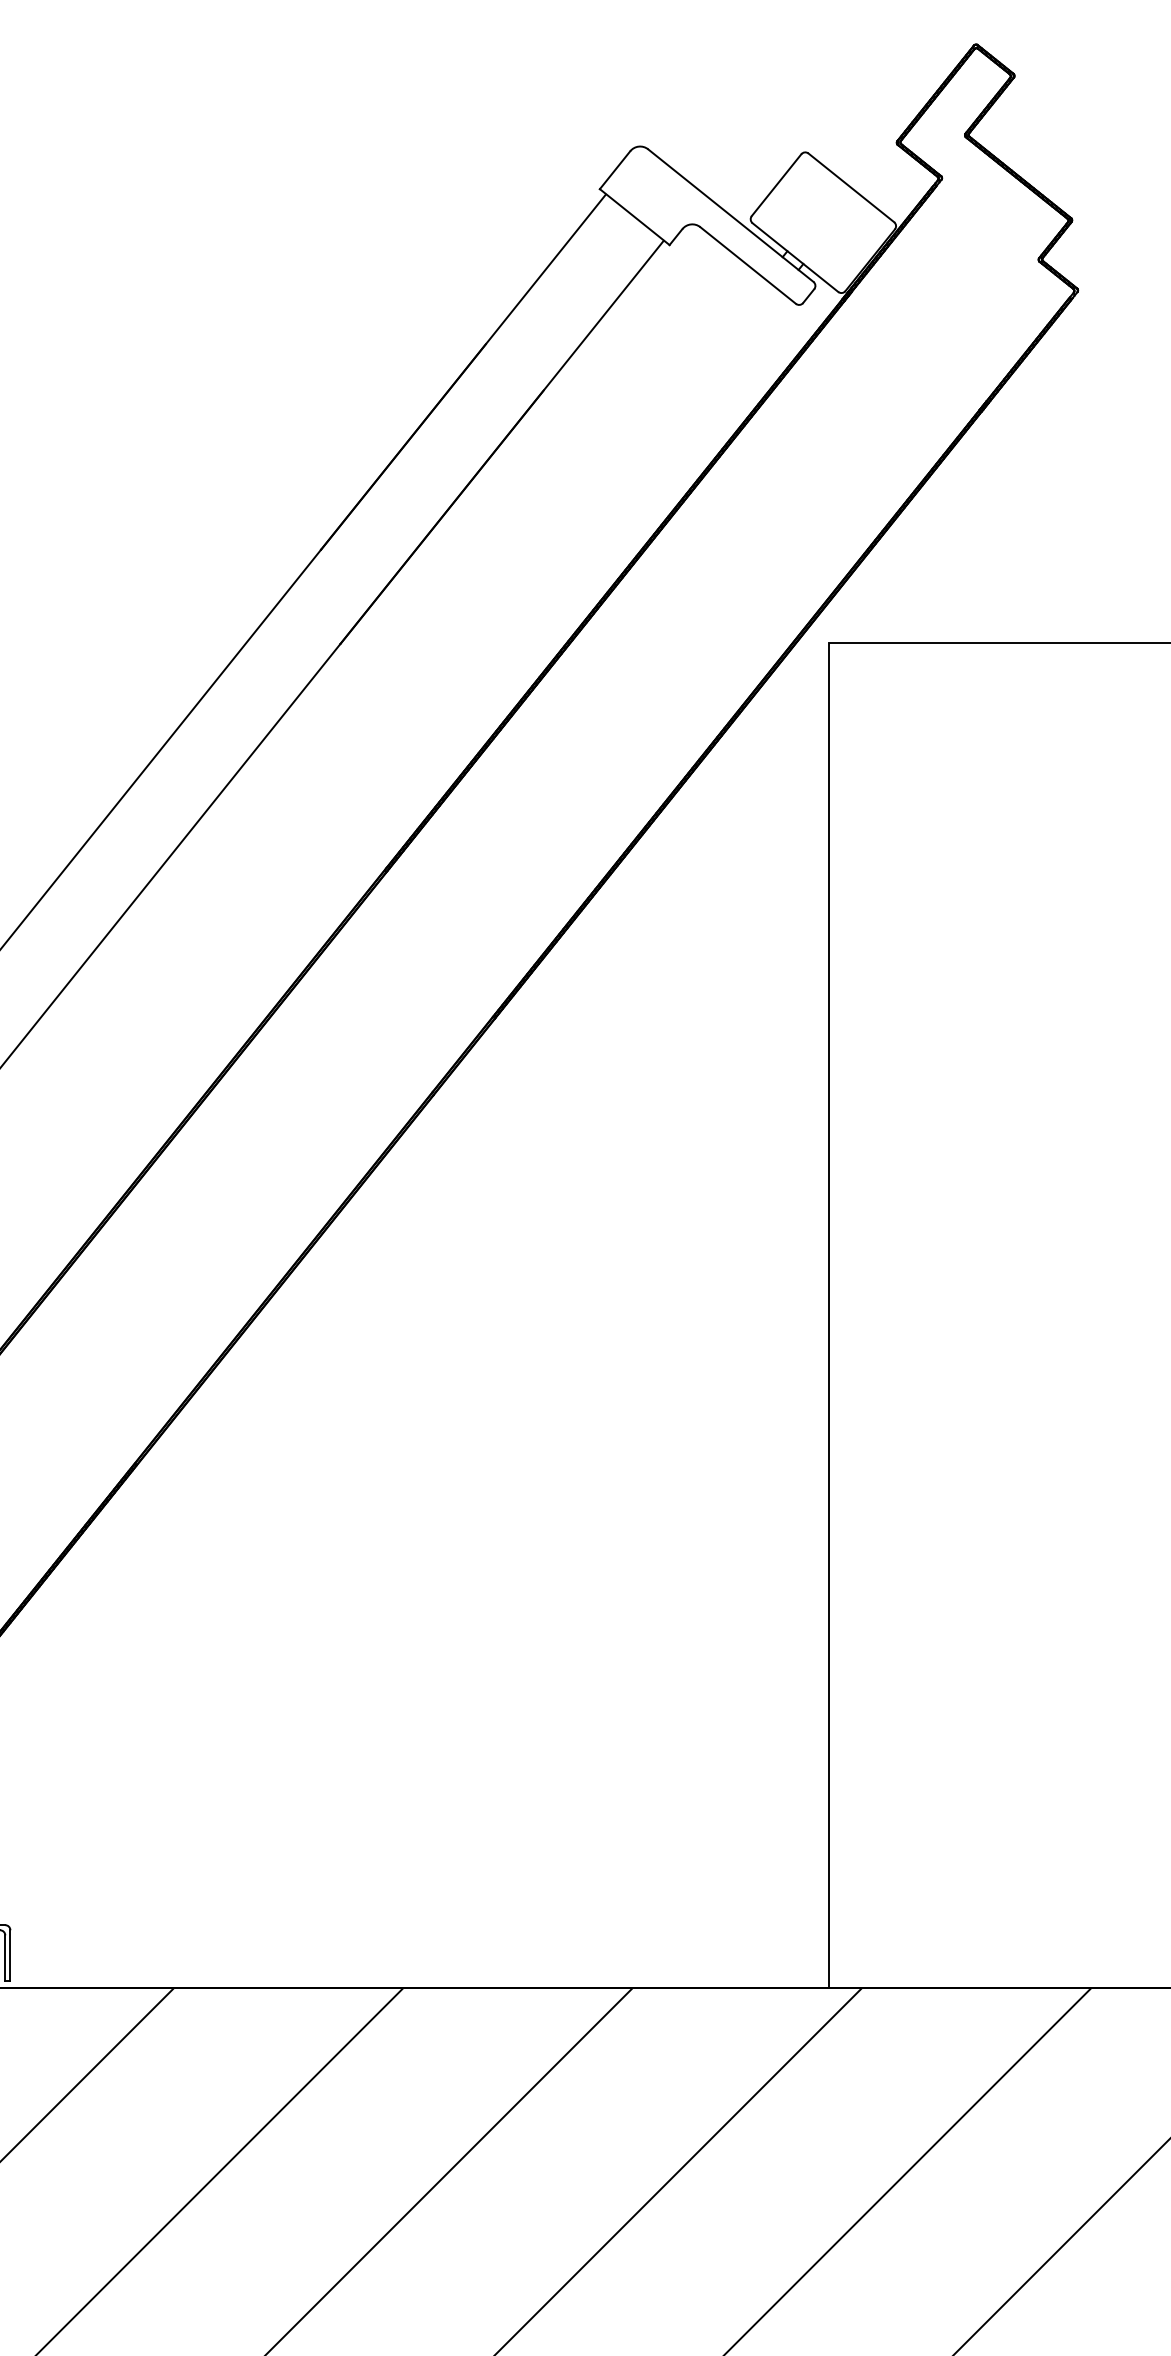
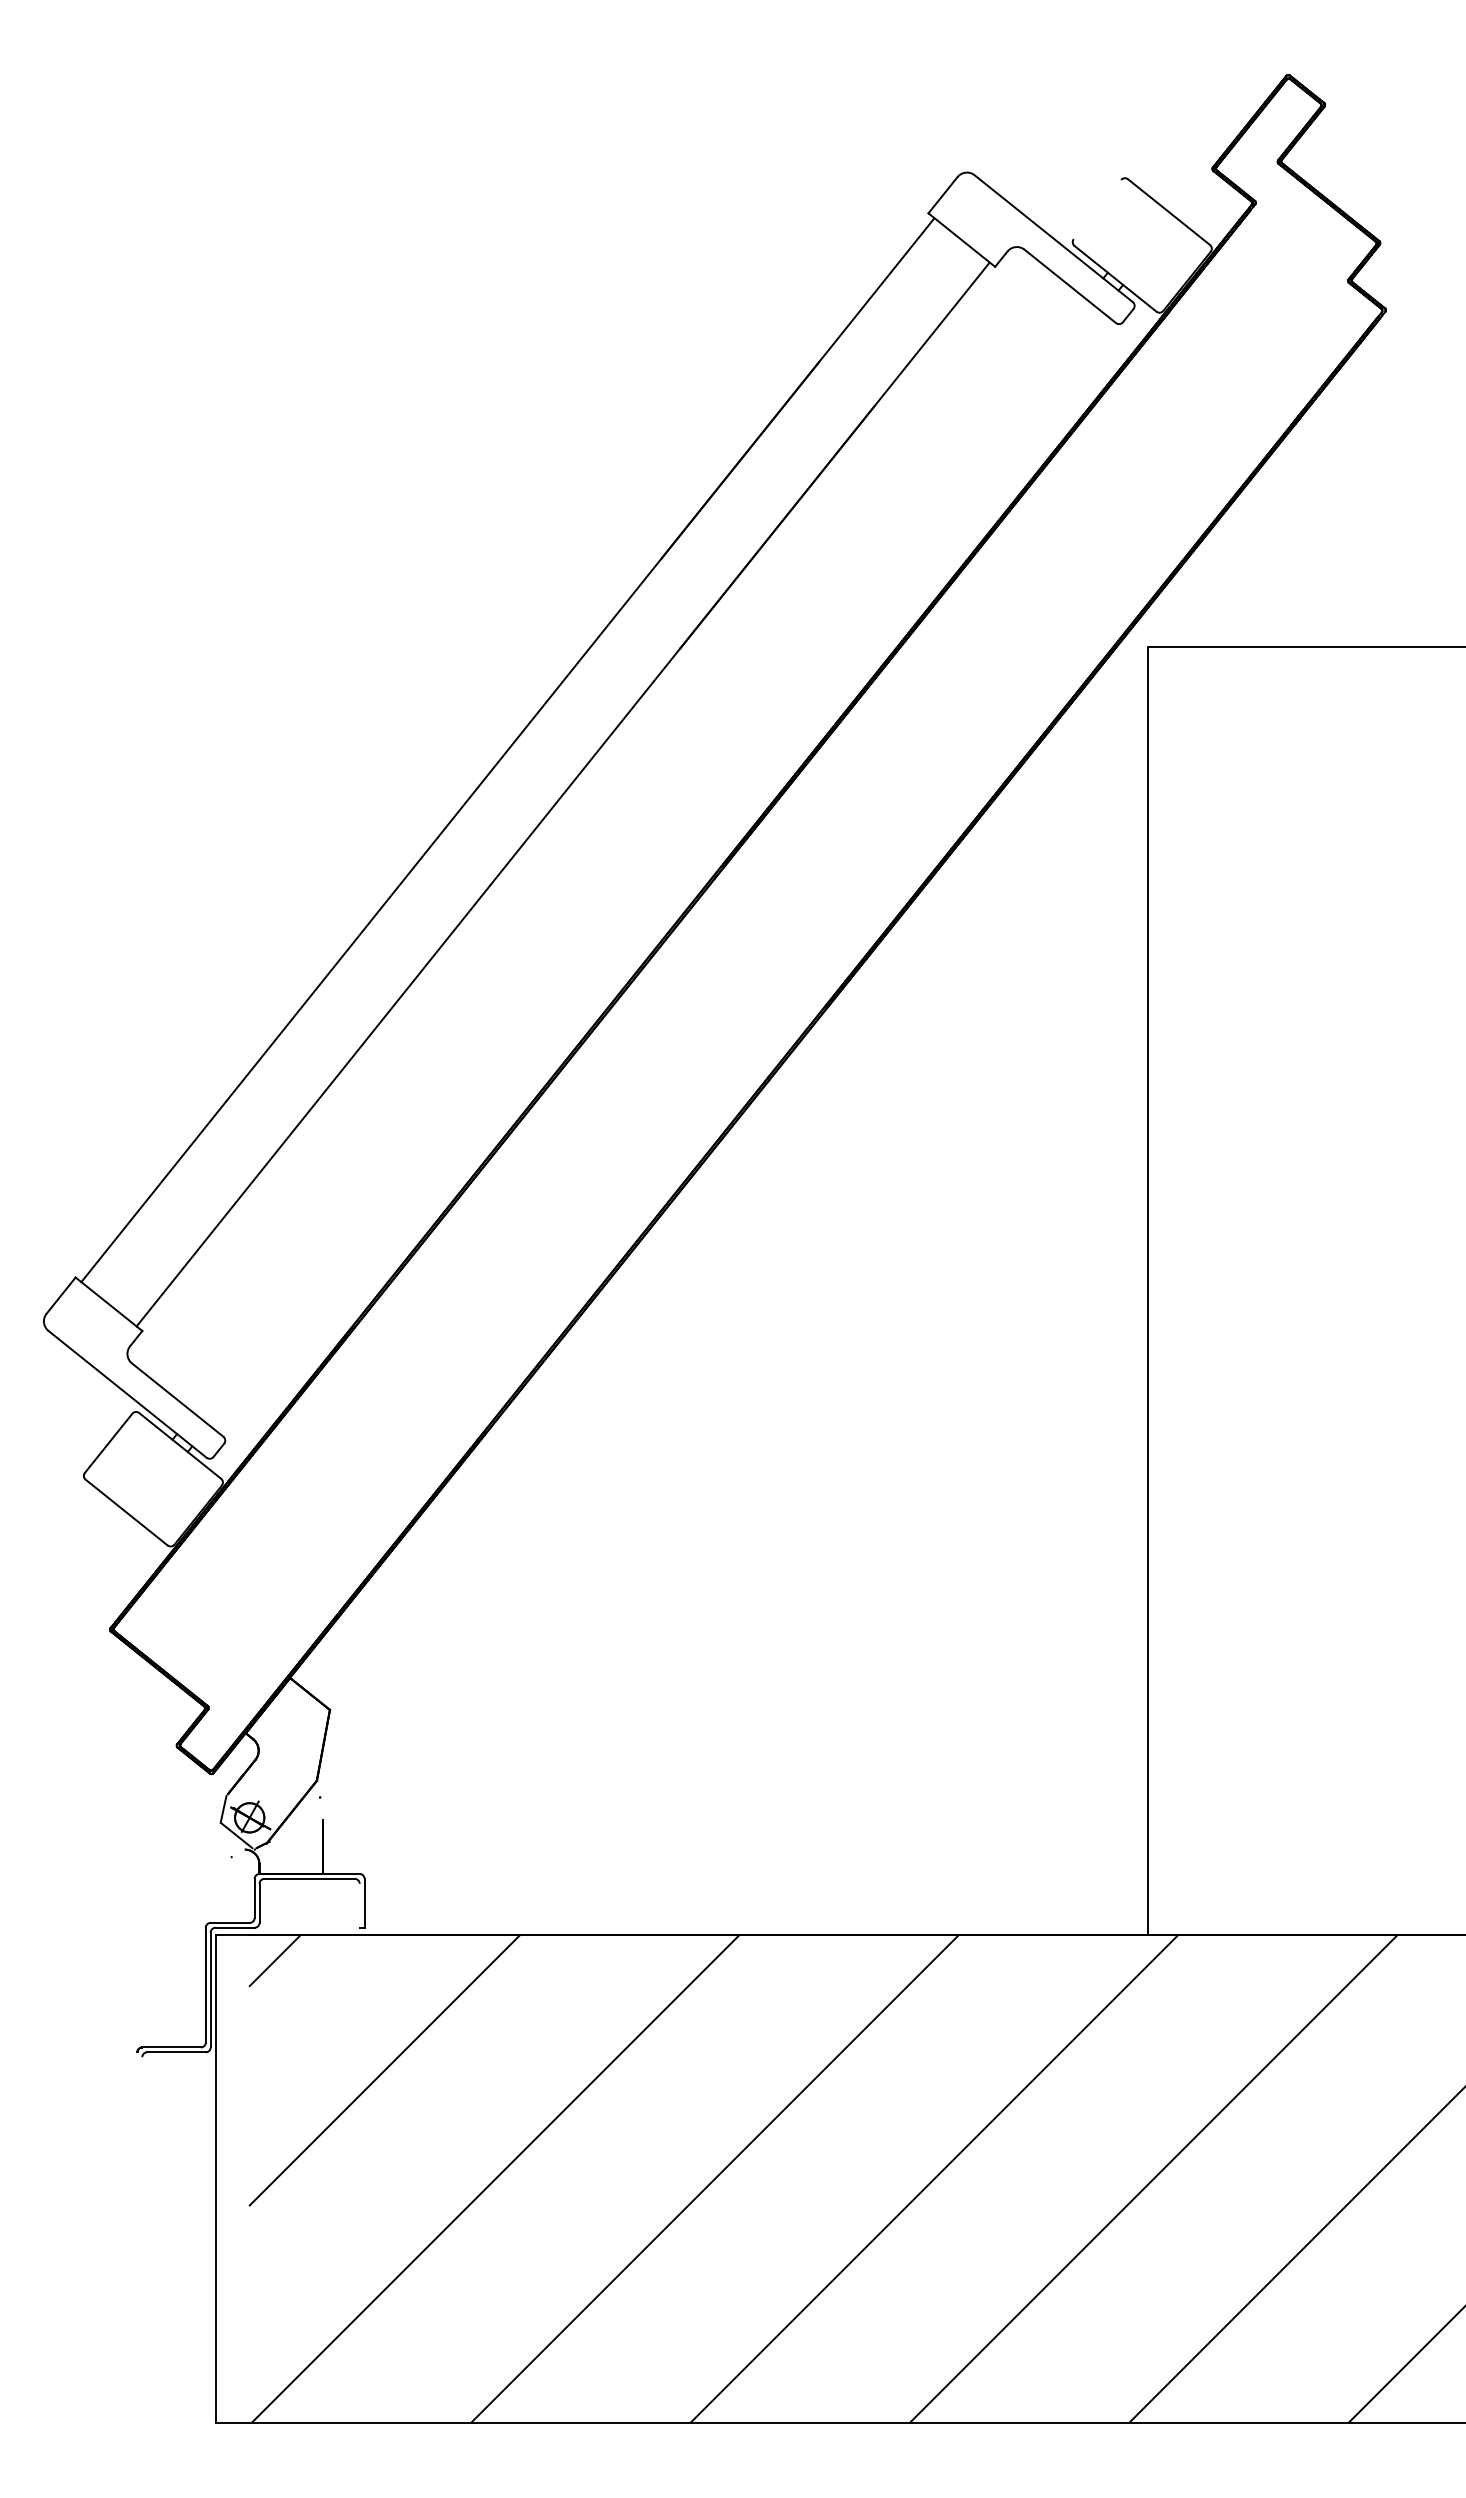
line: (776, 185) -> (1097, 209), removed
line: (5, 1958) -> (359, 1905), removed

